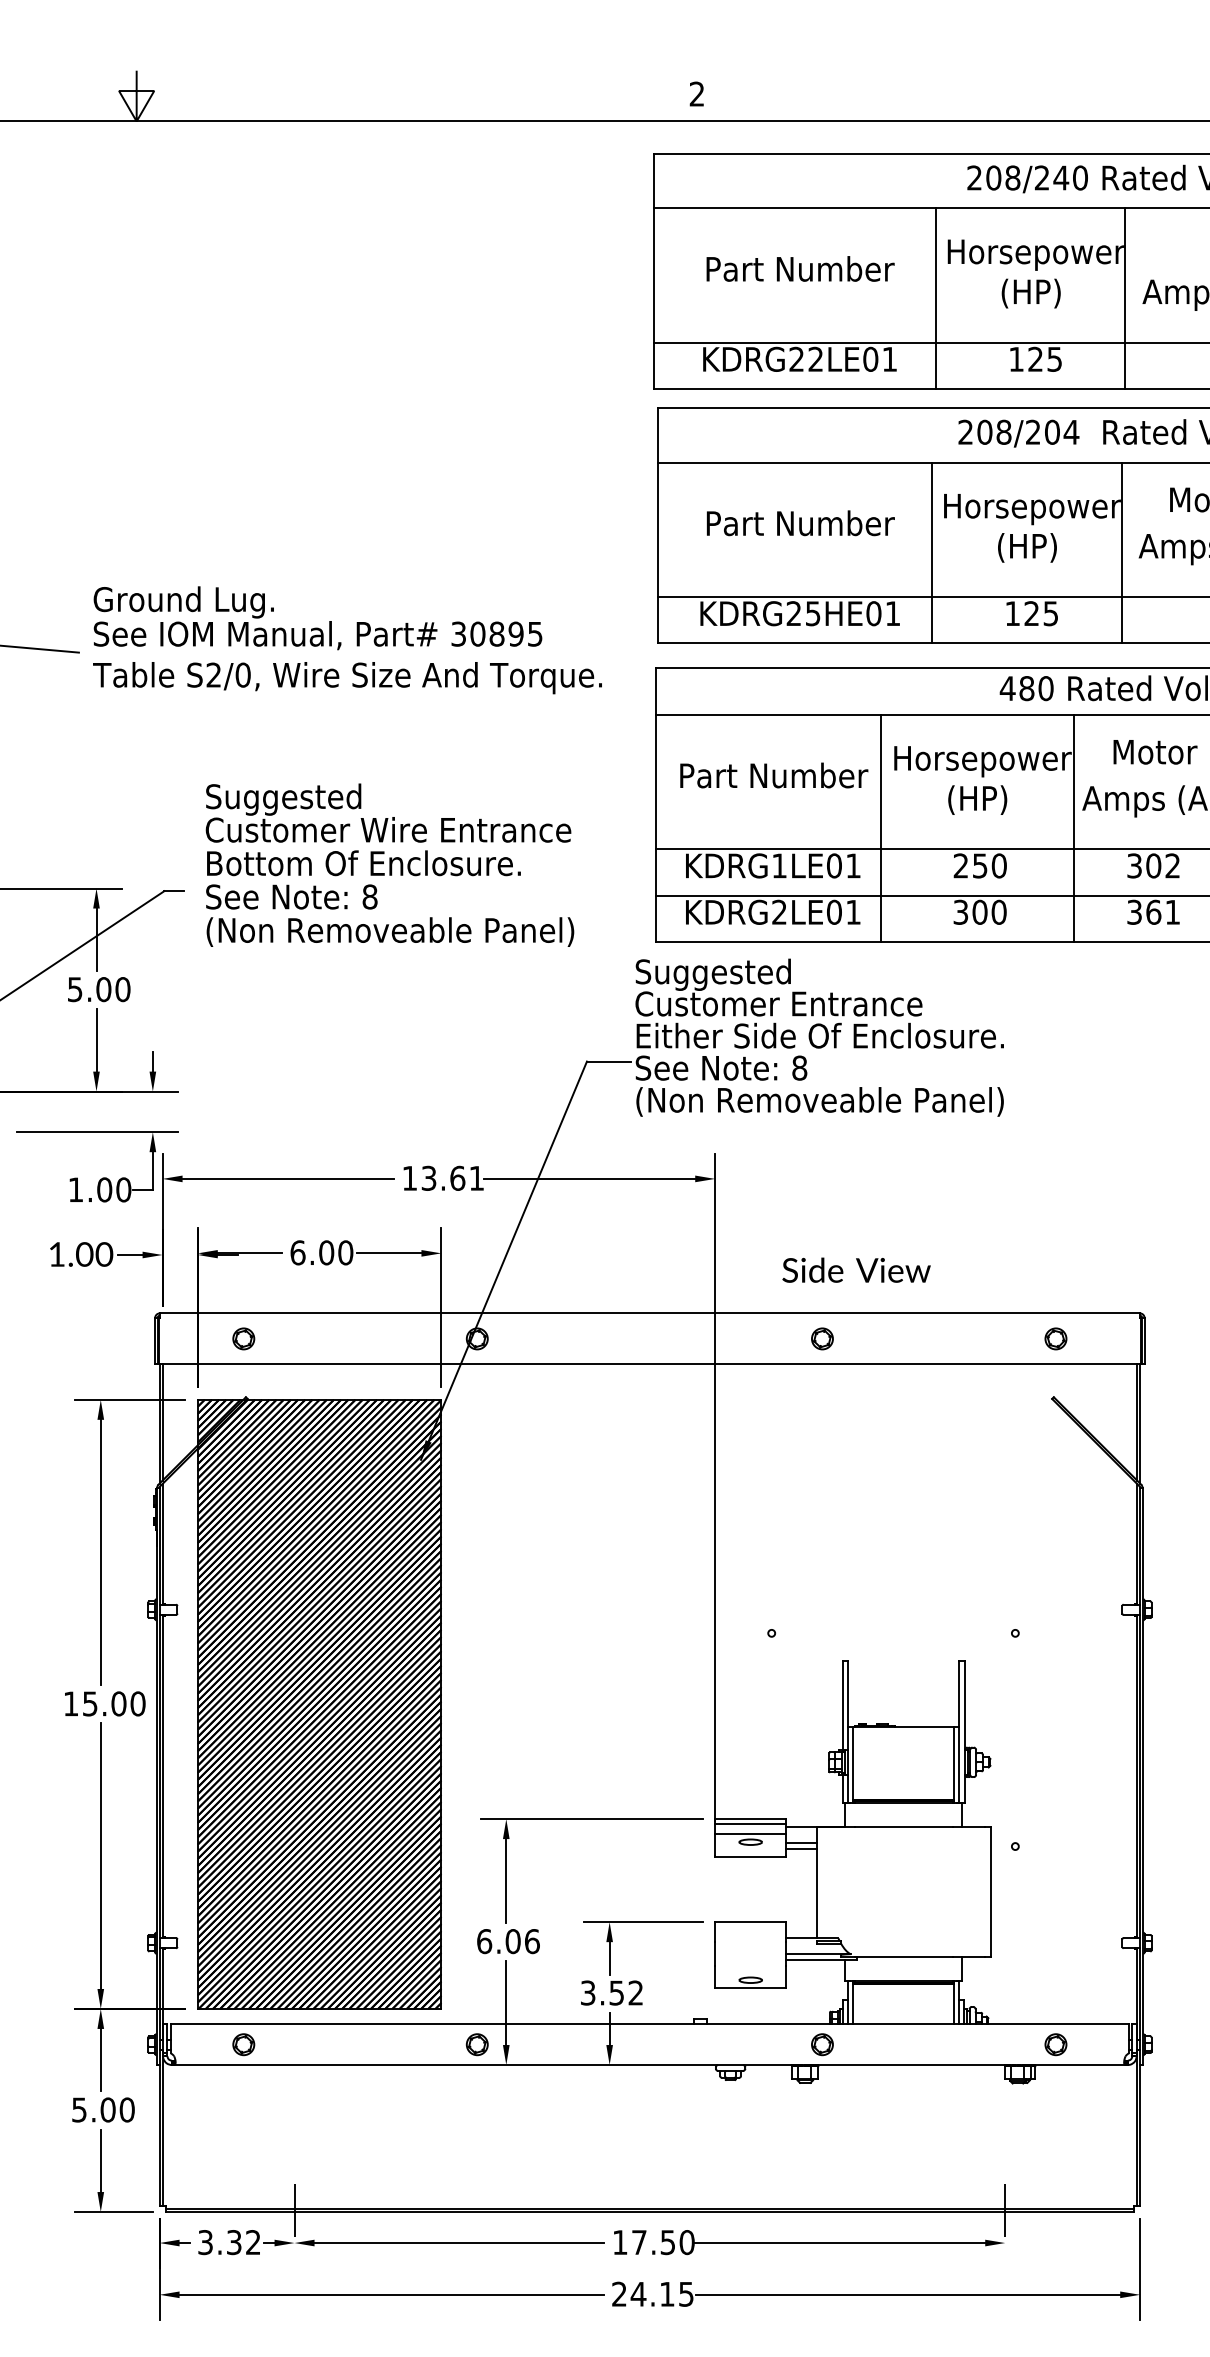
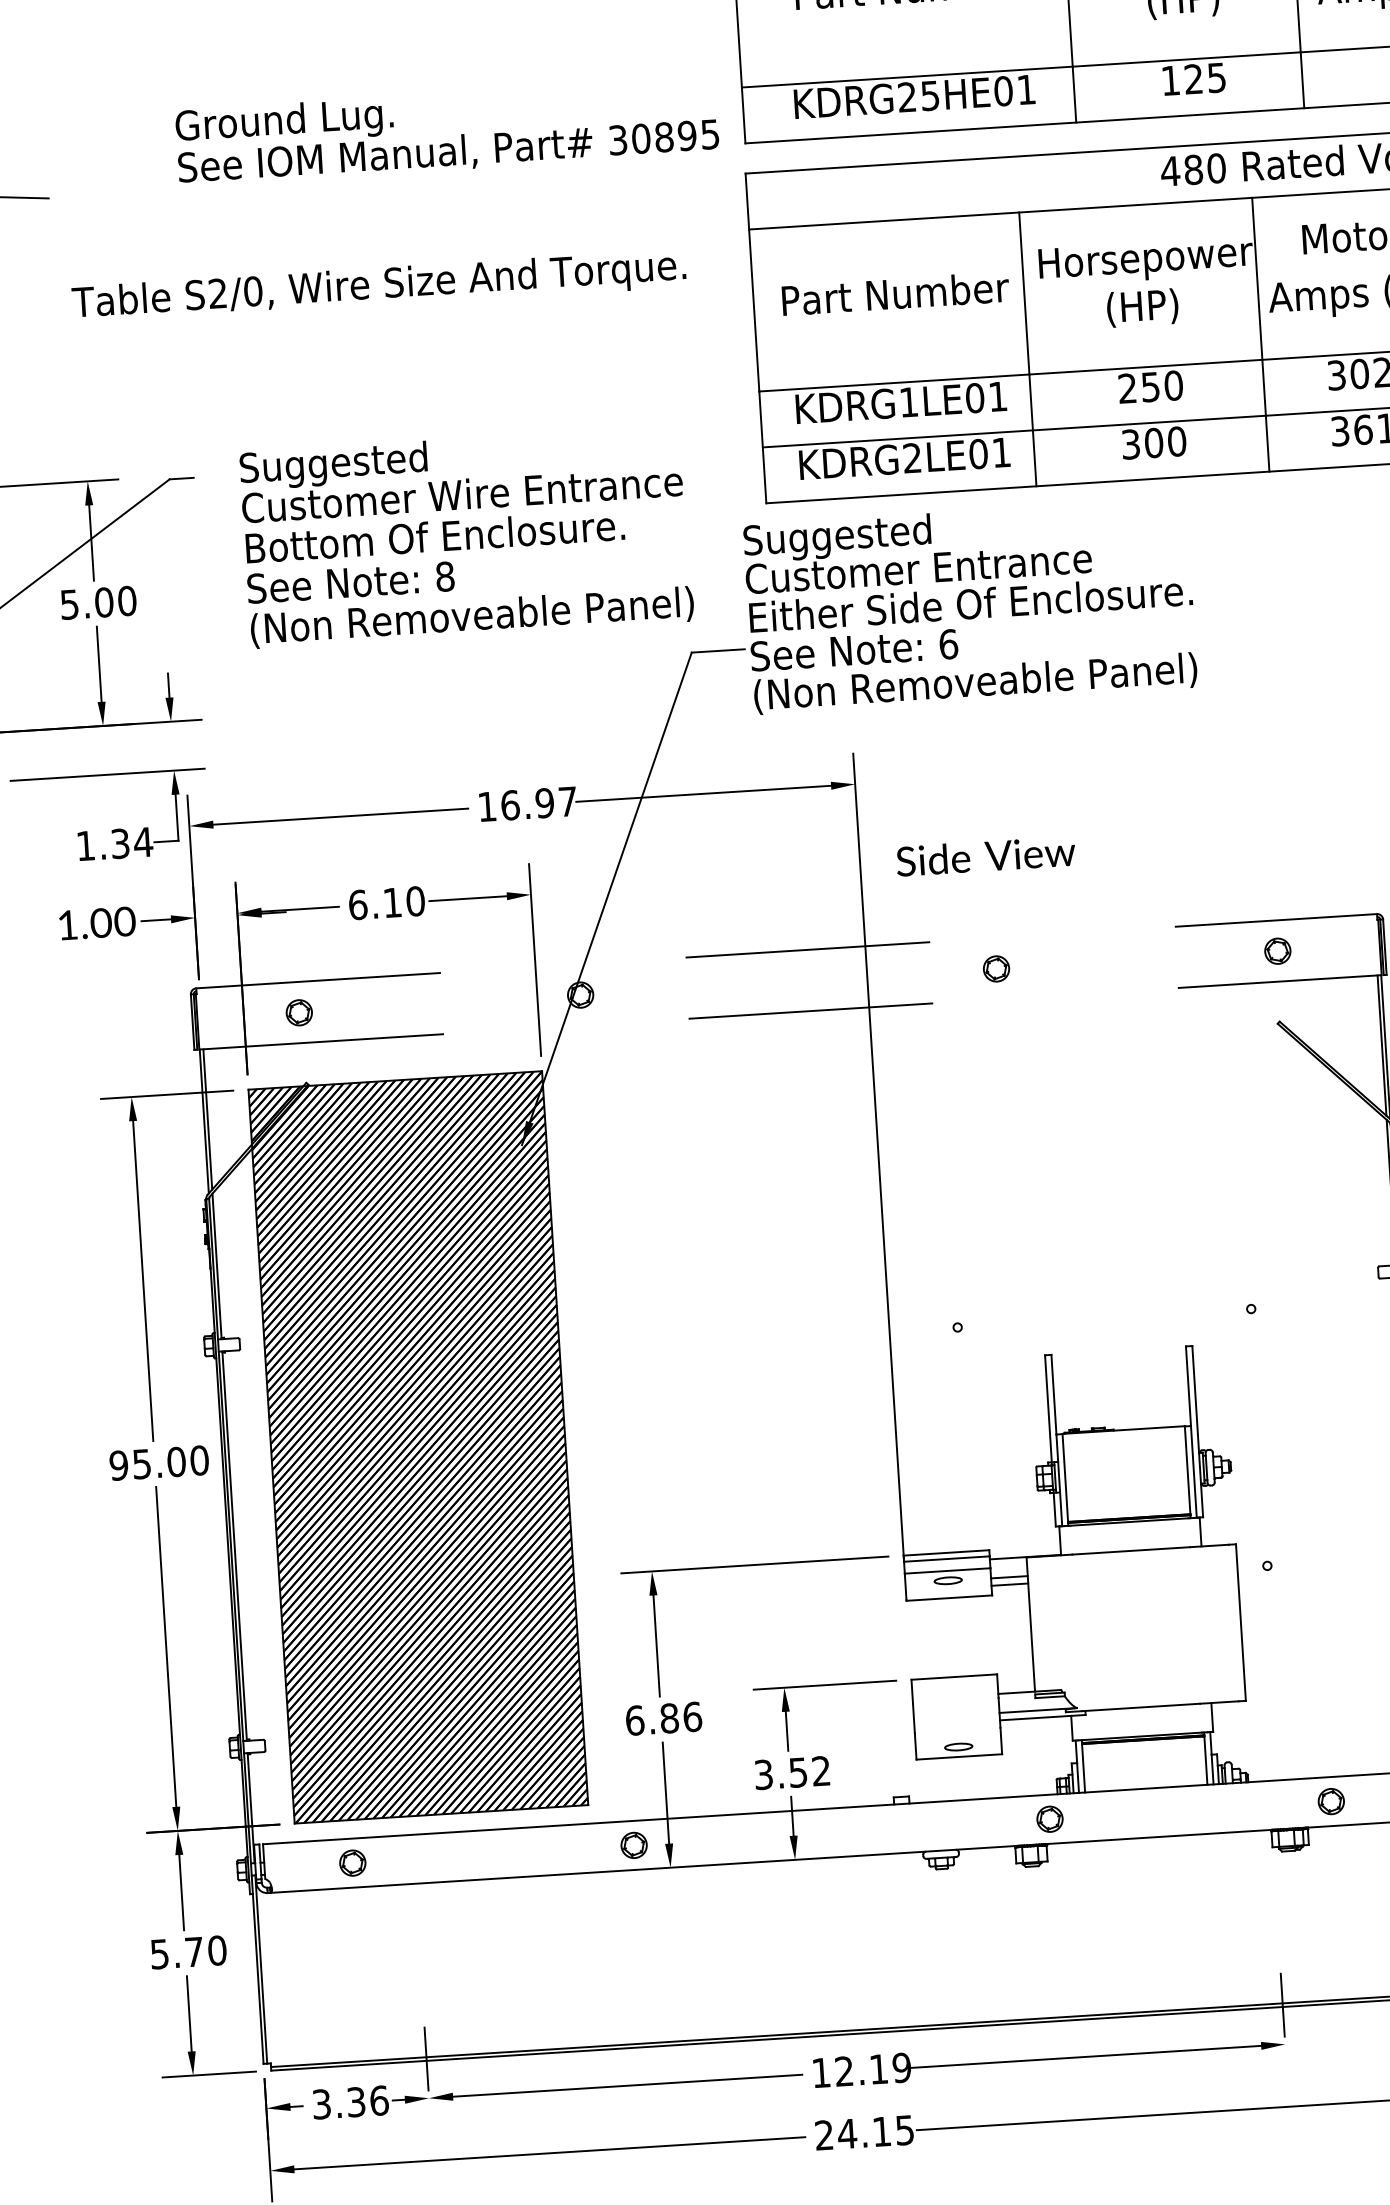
text: (317, 618) -> (446, 132), moved
text: (347, 678) -> (379, 287), moved
text: (389, 864) -> (466, 536), moved
text: (799, 1067) -> (948, 643), 8 -> 6
text: (452, 1177) -> (538, 802), 13.61 -> 16.97
text: (114, 1189) -> (132, 842), 1.00 -> 1.34
text: (326, 1252) -> (392, 902), 6.00 -> 6.10
text: (856, 1269) -> (985, 855), moved
line: (649, 1313) -> (786, 951), solid -> dashed
line: (649, 1364) -> (790, 1012), solid -> dashed
text: (70, 1703) -> (118, 1465), 15.00 -> 95.00
text: (512, 1941) -> (668, 1718), 6.06 -> 6.86
text: (107, 2109) -> (193, 1951), 5.00 -> 5.70
text: (253, 2242) -> (379, 2100), 3.32 -> 3.36
text: (663, 2242) -> (873, 2069), 17.50 -> 12.19

